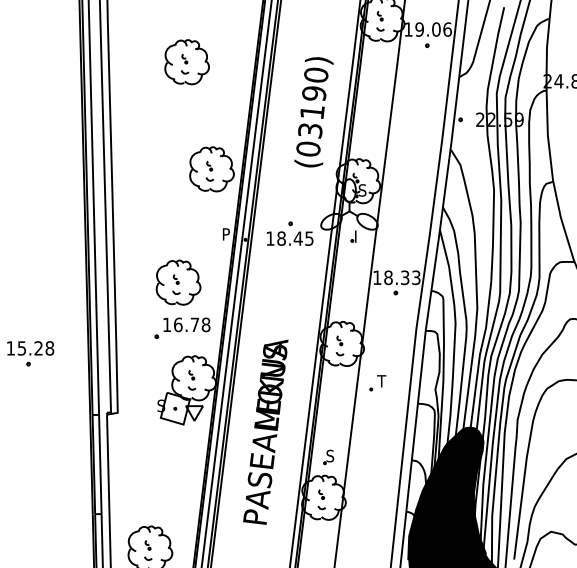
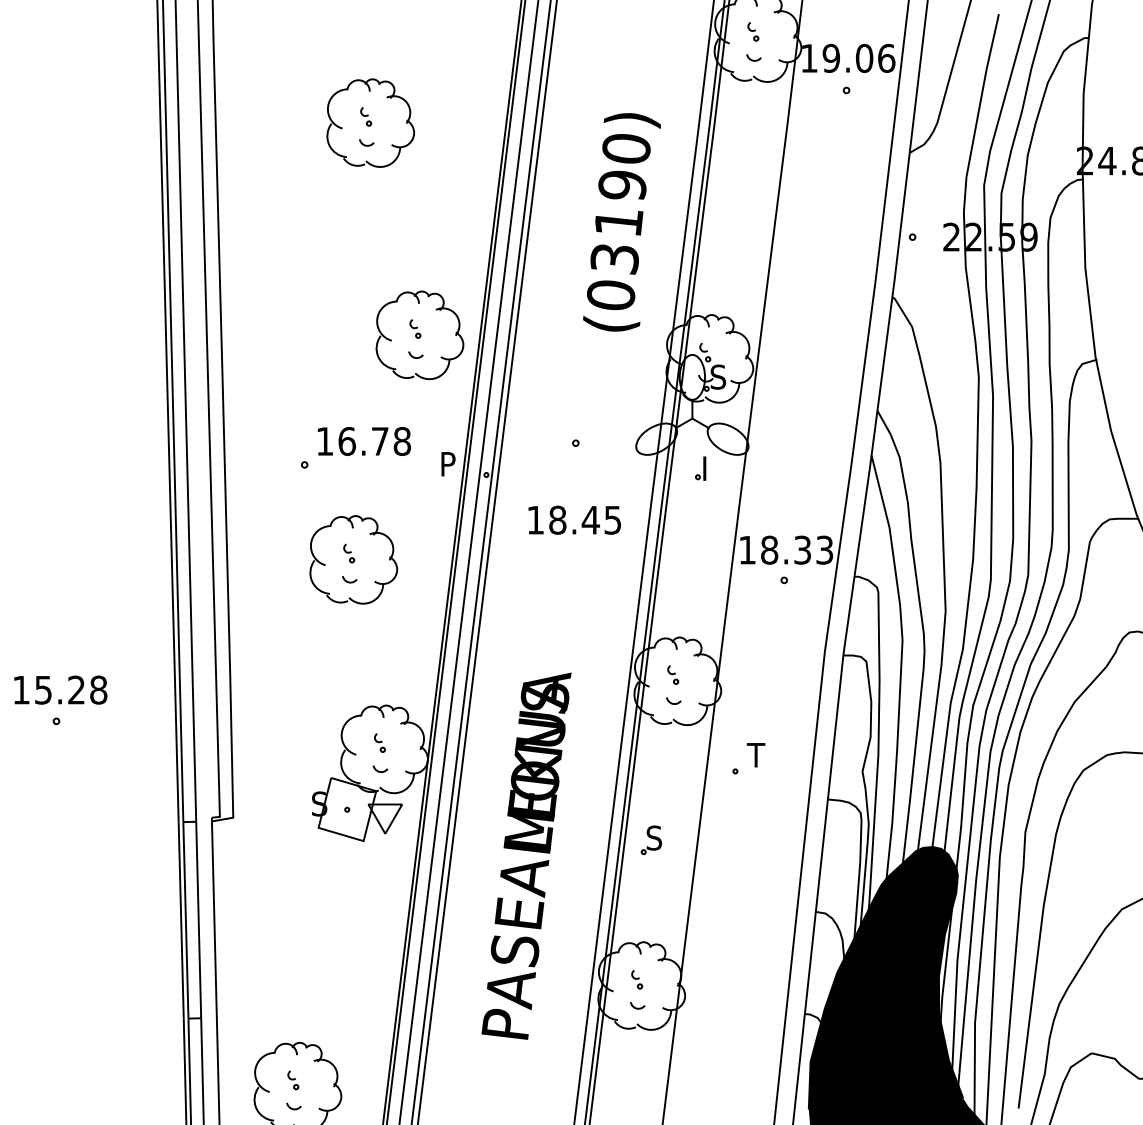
text: (289, 238) -> (573, 519), moved
part: (182, 327) -> (355, 446), moved
part: (328, 457) -> (650, 840), moved

